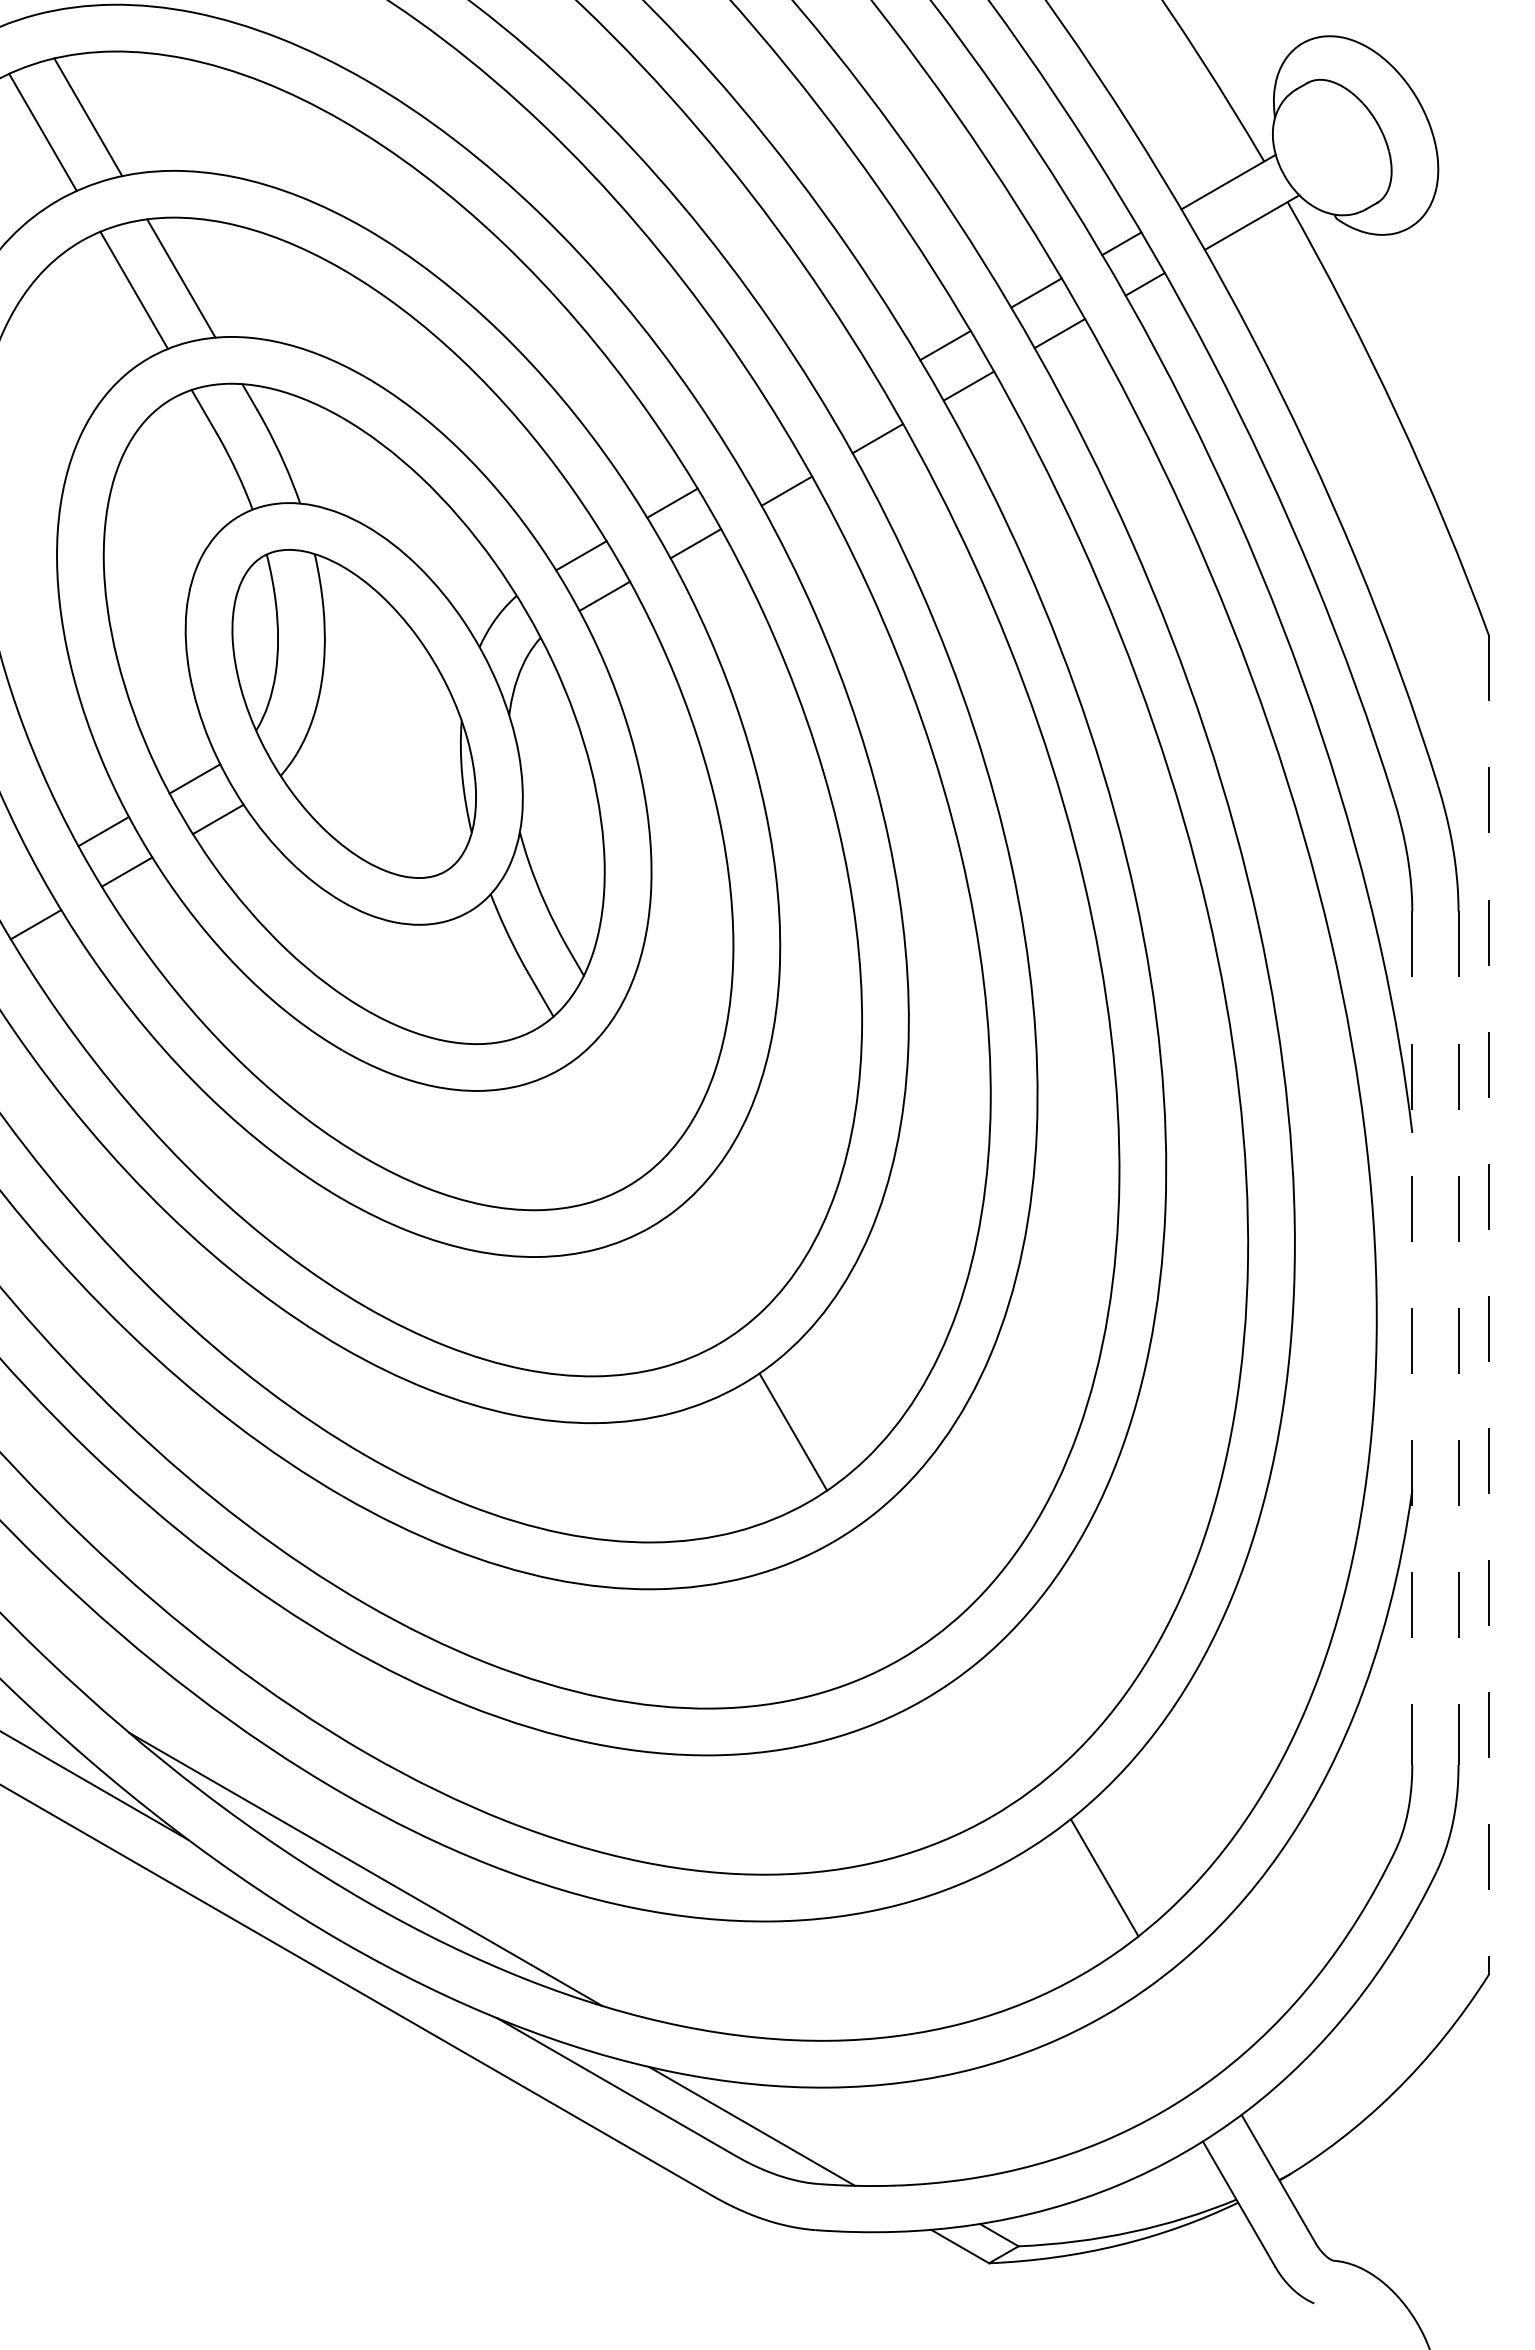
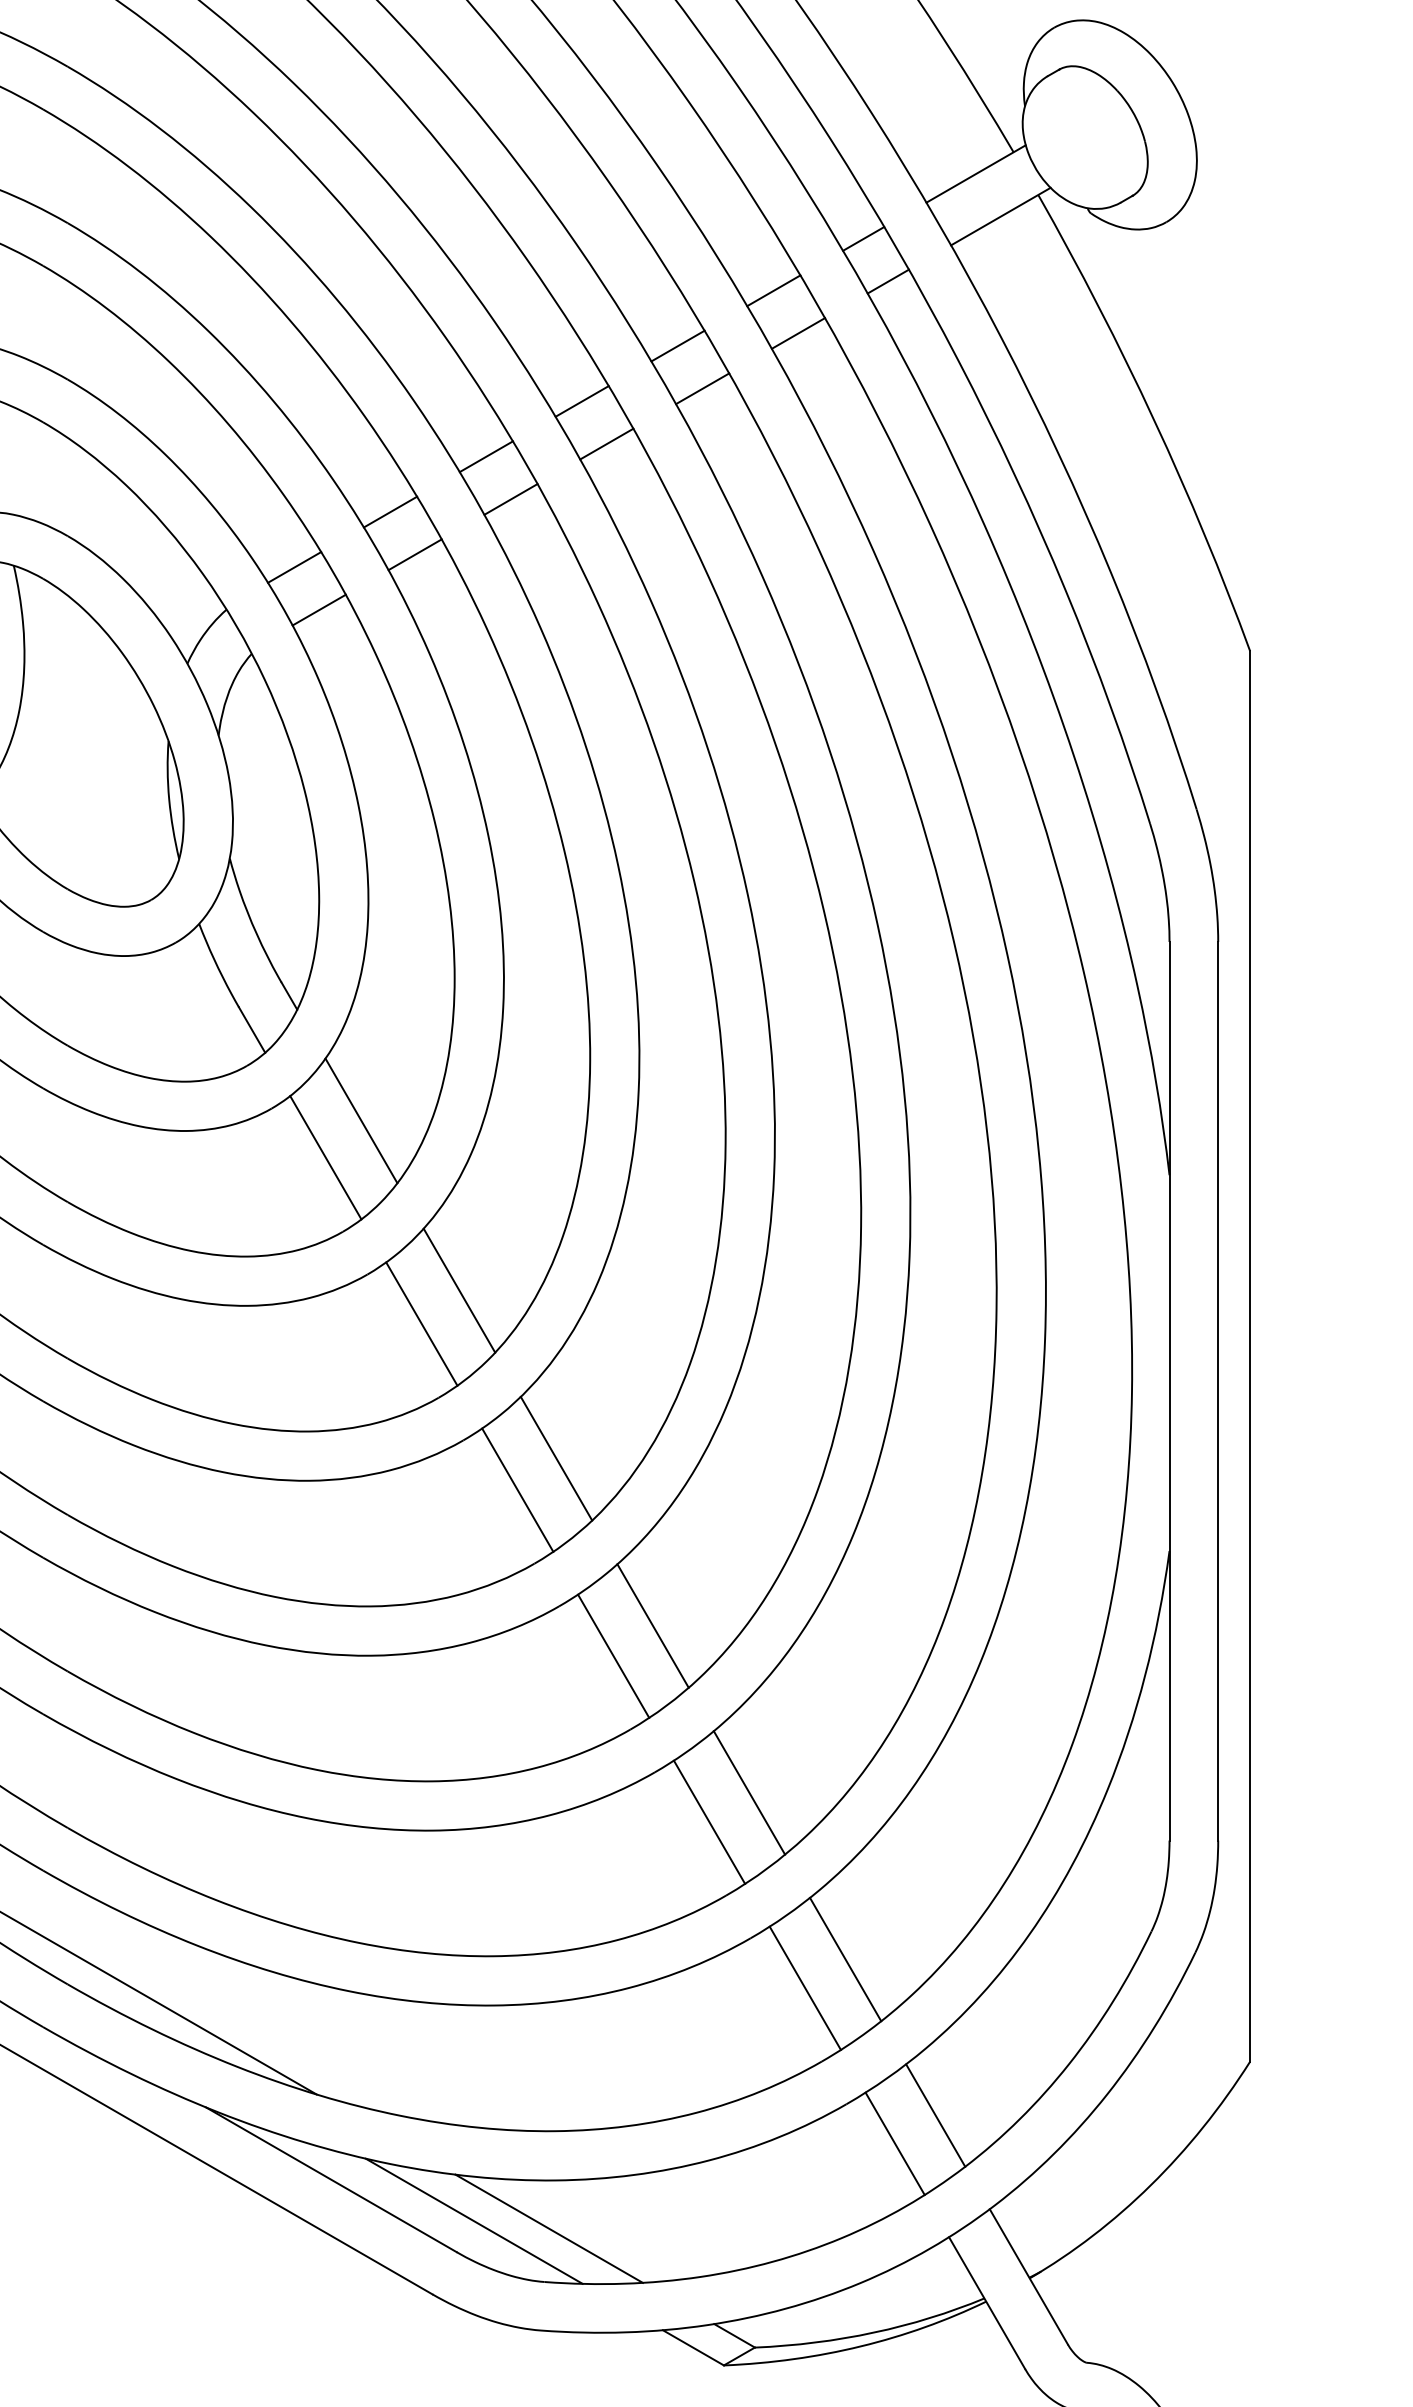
line: (854, 397) -> (582, 400), added
line: (763, 450) -> (486, 456), added
line: (644, 1081) -> (361, 1121), added
line: (610, 1115) -> (325, 1156), added
line: (737, 1242) -> (458, 1290), added
line: (702, 1273) -> (422, 1323), added
line: (1488, 1305) -> (1249, 1356), dashed -> solid
line: (1412, 1338) -> (1169, 1391), dashed -> solid
line: (1458, 1338) -> (1218, 1391), dashed -> solid
line: (830, 1401) -> (556, 1457), added
line: (921, 1560) -> (652, 1625), added
line: (884, 1589) -> (613, 1655), added
line: (1013, 1719) -> (749, 1792), added
line: (975, 1747) -> (709, 1822), added
line: (1066, 1904) -> (805, 1987), added
line: (1190, 2025) -> (935, 2115), added
line: (1151, 2052) -> (894, 2143), added
line: (823, 2133) -> (549, 2228), added

